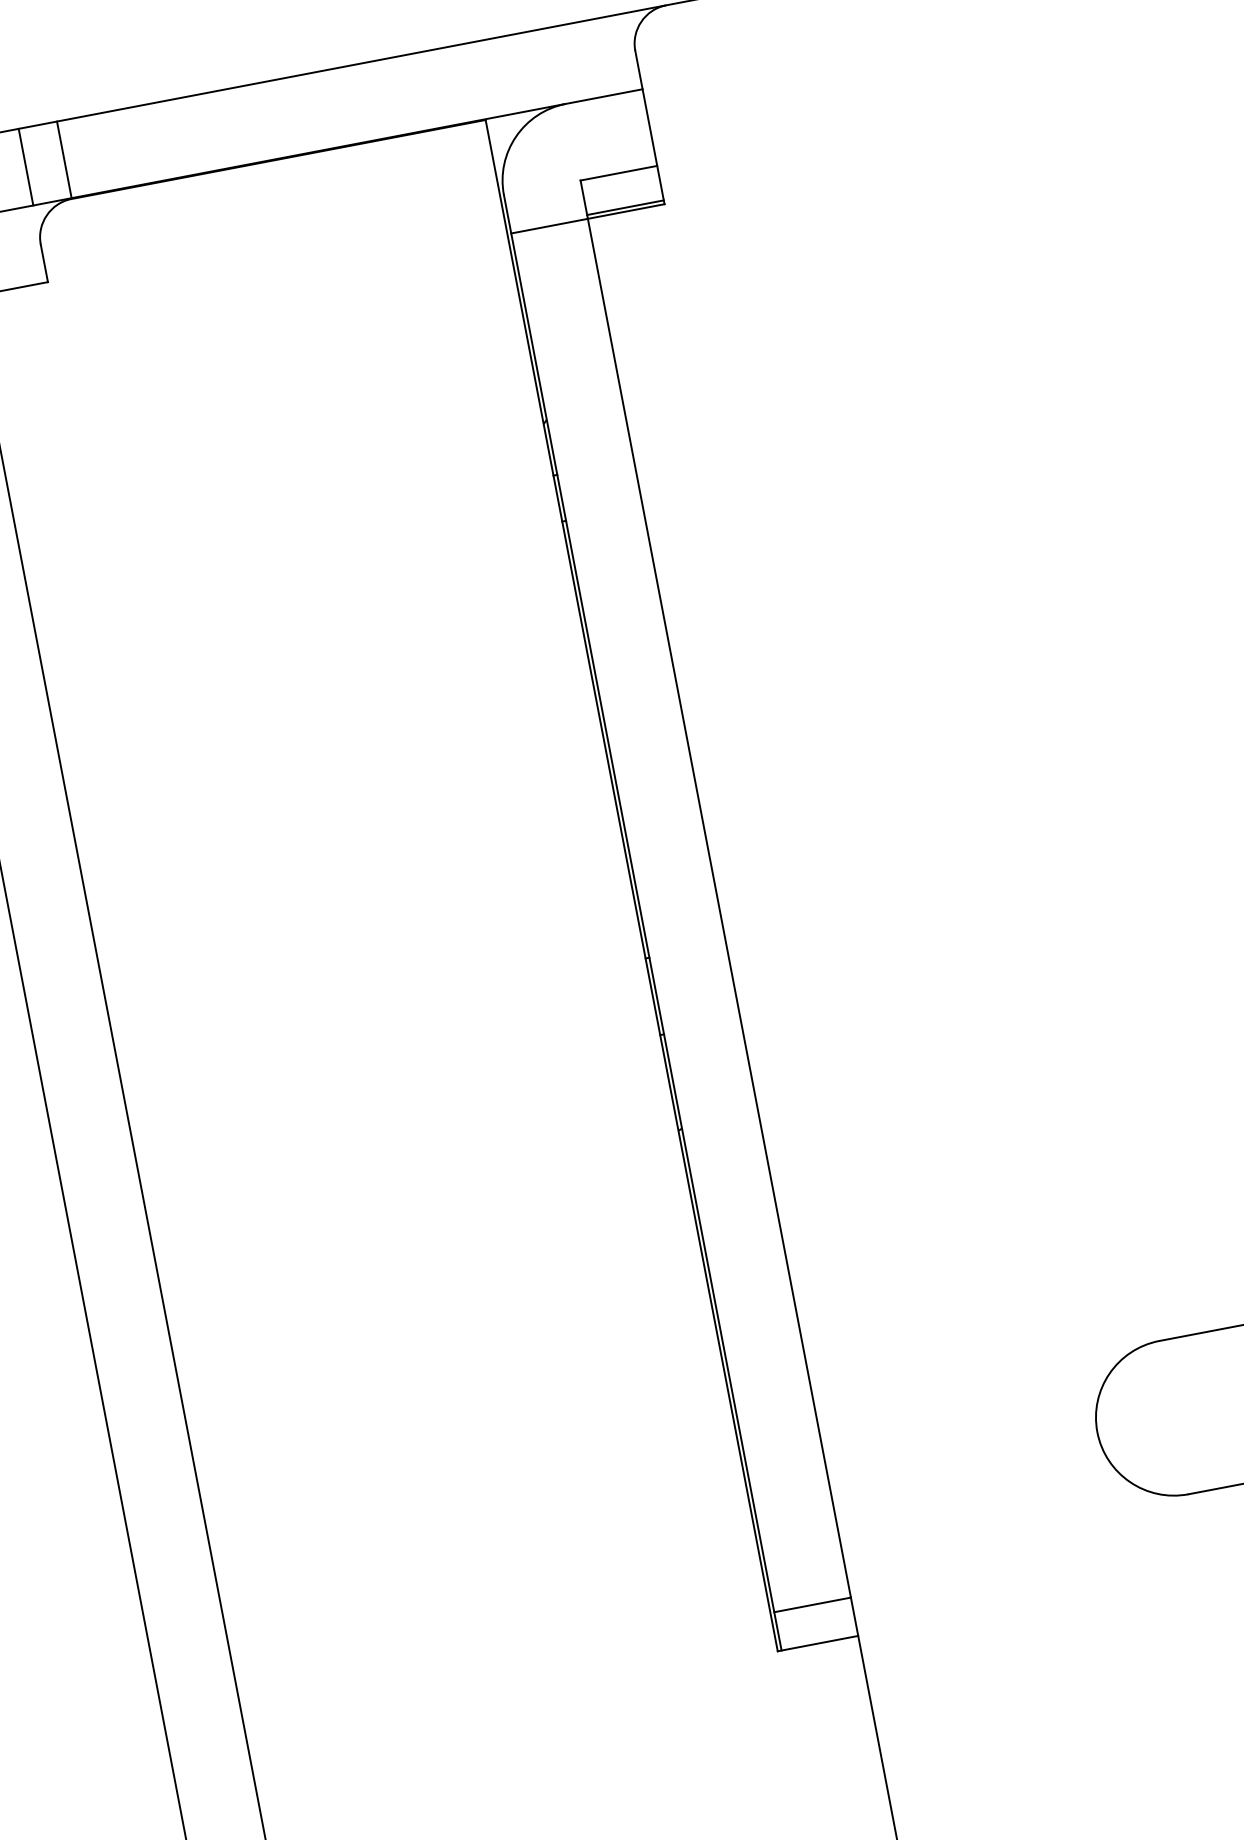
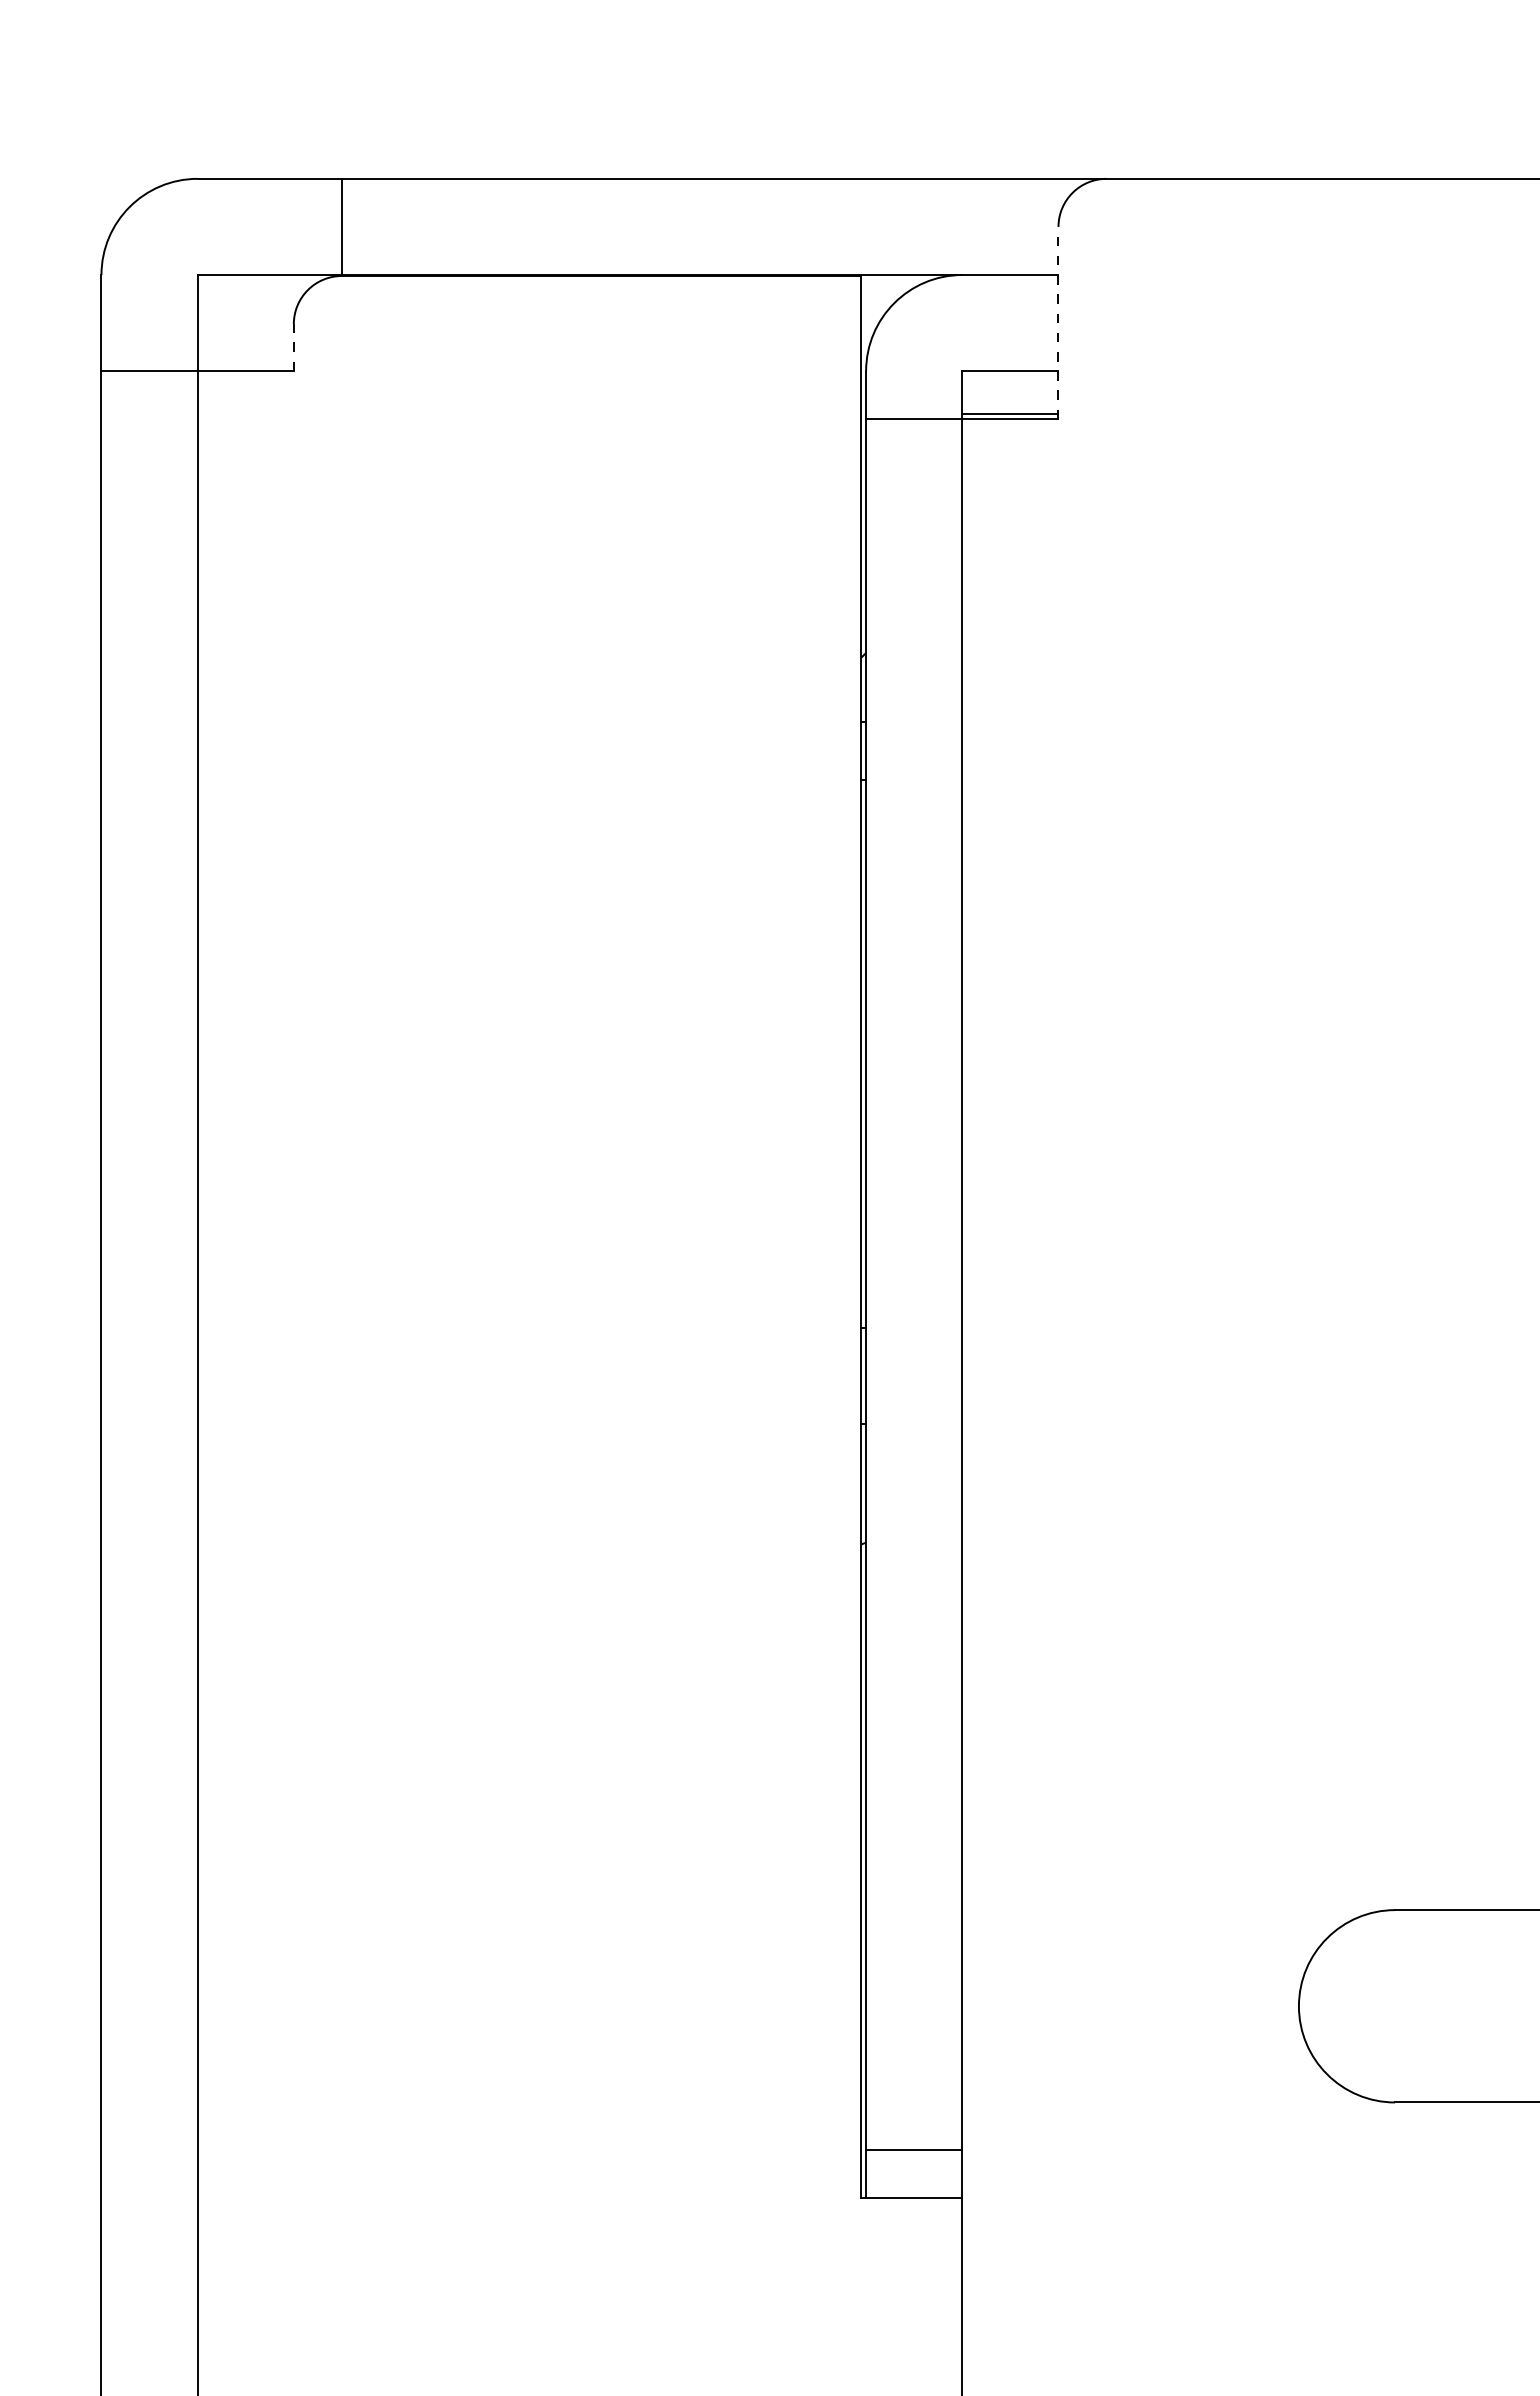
line: (649, 127) -> (1058, 322), solid -> dashed
line: (25, 166) -> (293, 226), removed
line: (44, 263) -> (293, 347), solid -> dashed

